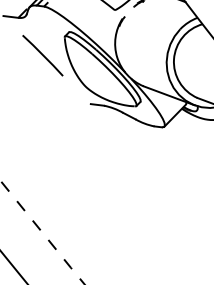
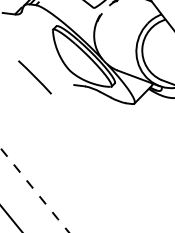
line: (42, 55) -> (34, 77), moved

